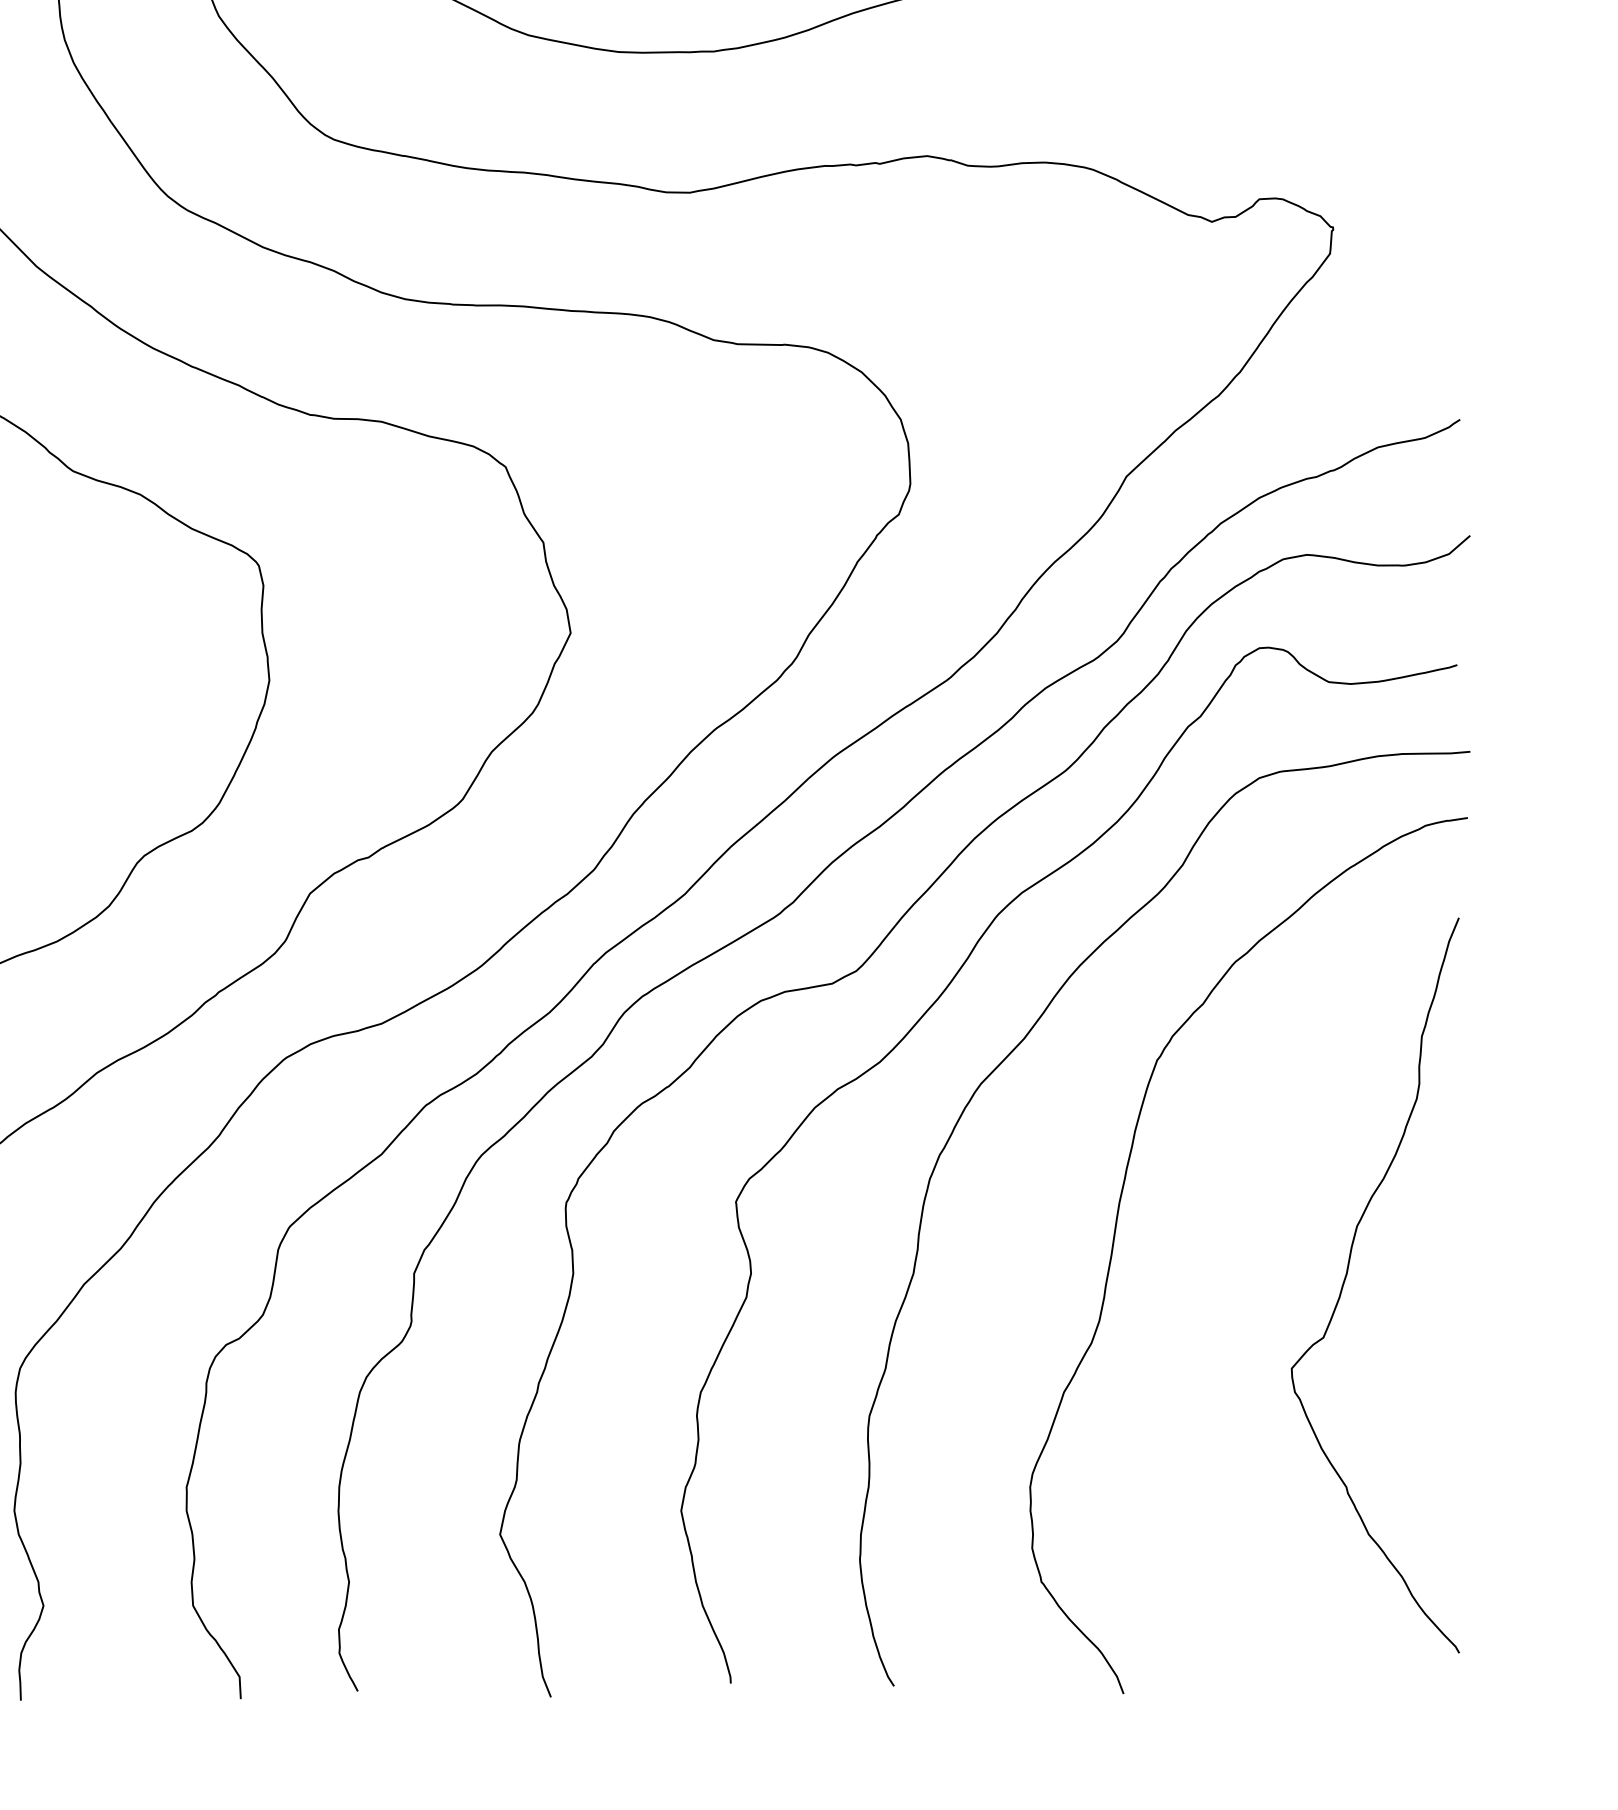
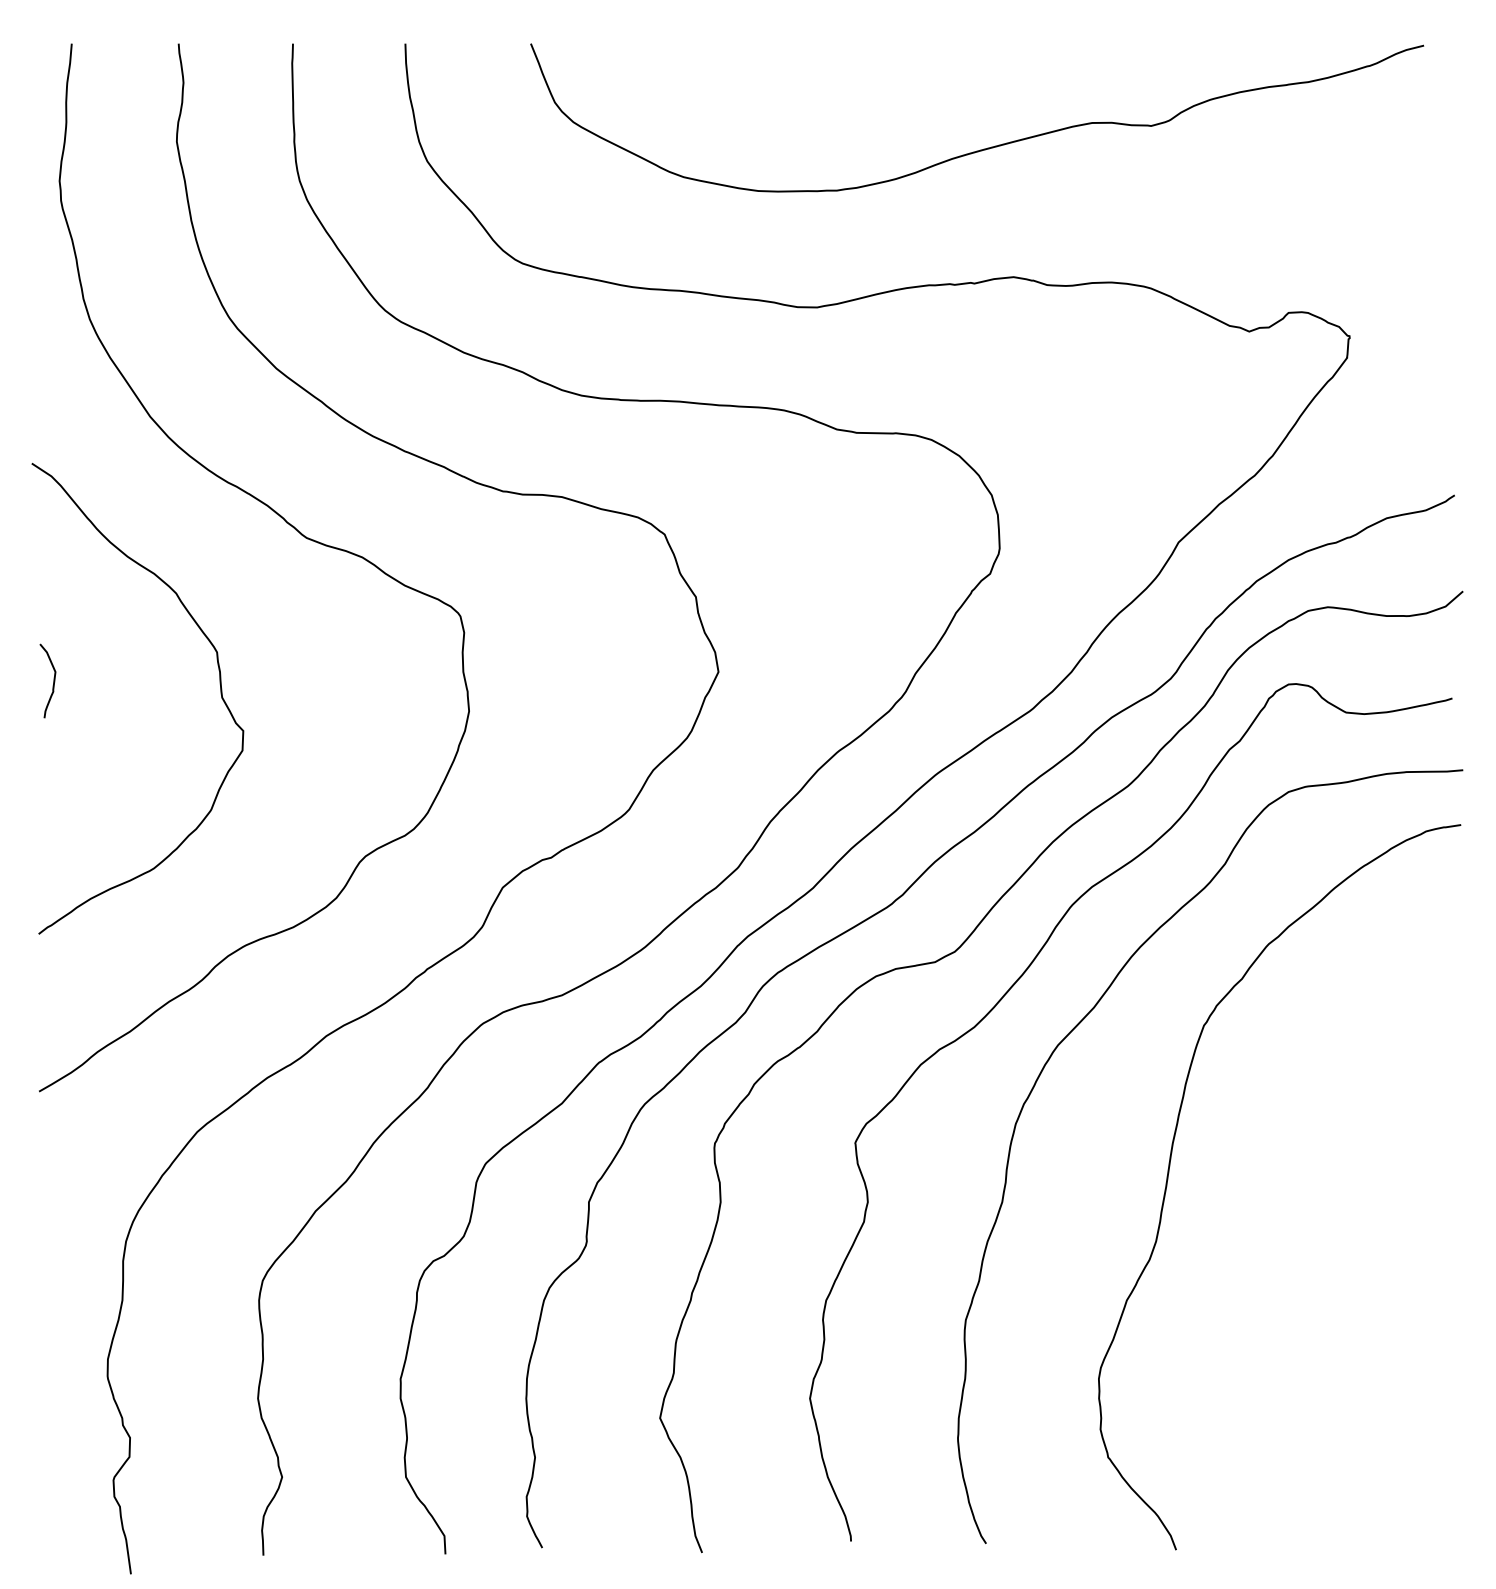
curve: (1347, 1276) -> (1361, 1204), removed

